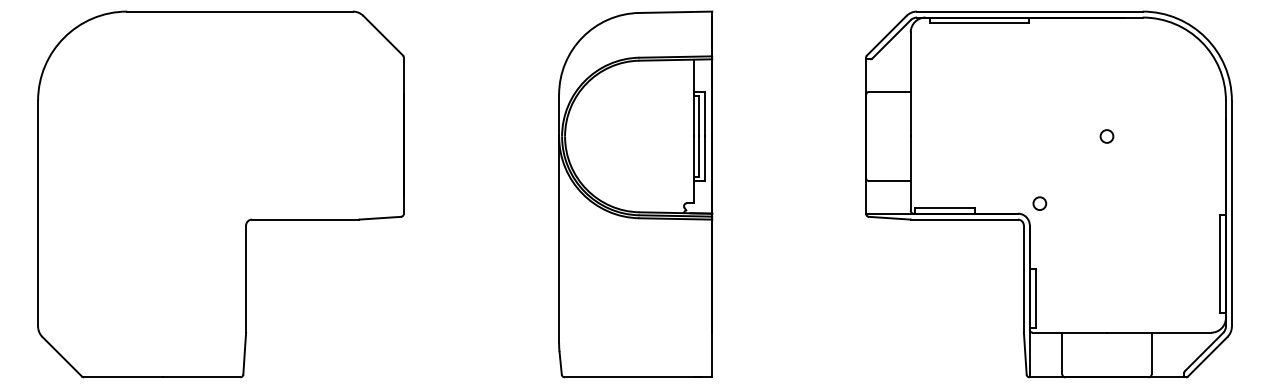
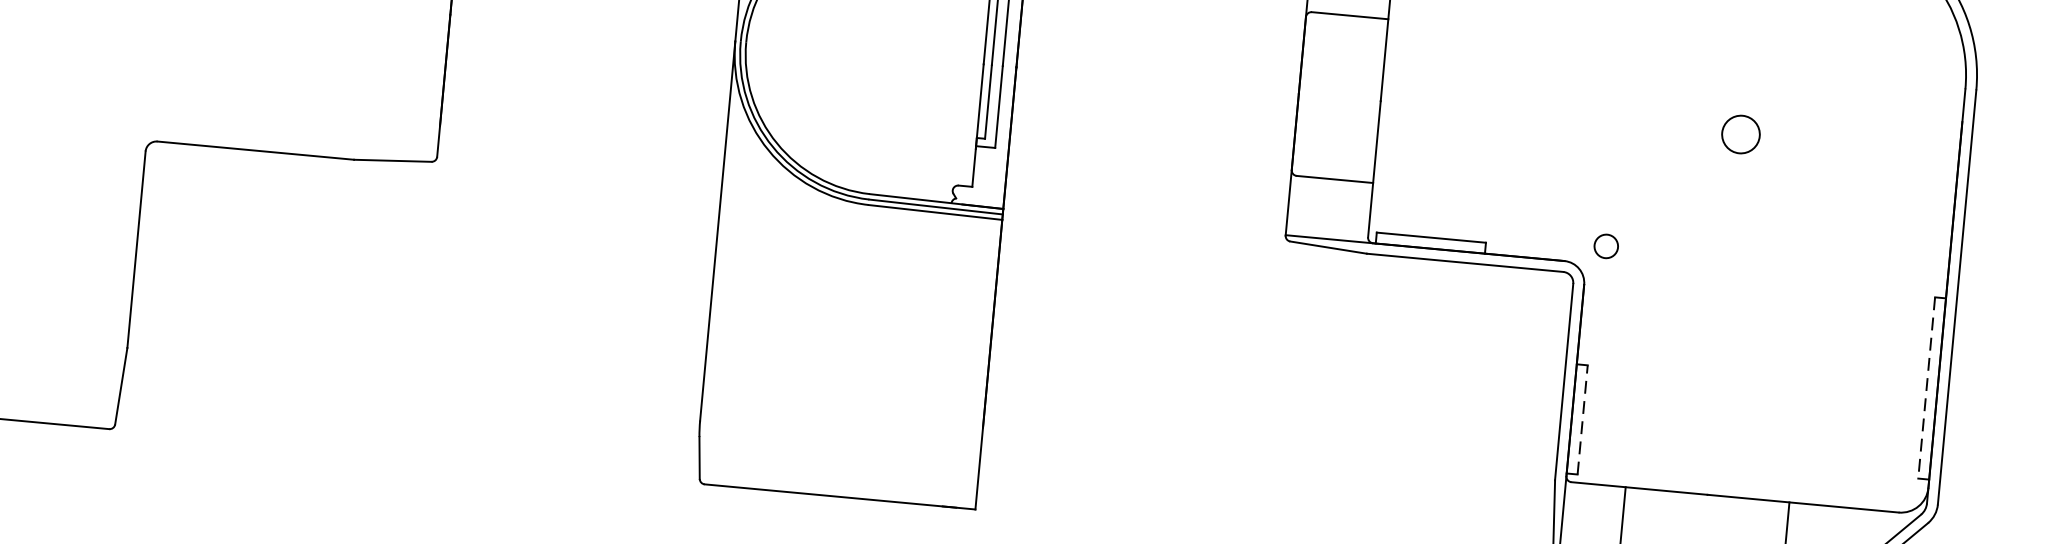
circle: (1106, 136) -> (1740, 134), size x1.6
line: (1220, 264) -> (1927, 388), solid -> dashed
line: (1035, 298) -> (1582, 419), solid -> dashed

